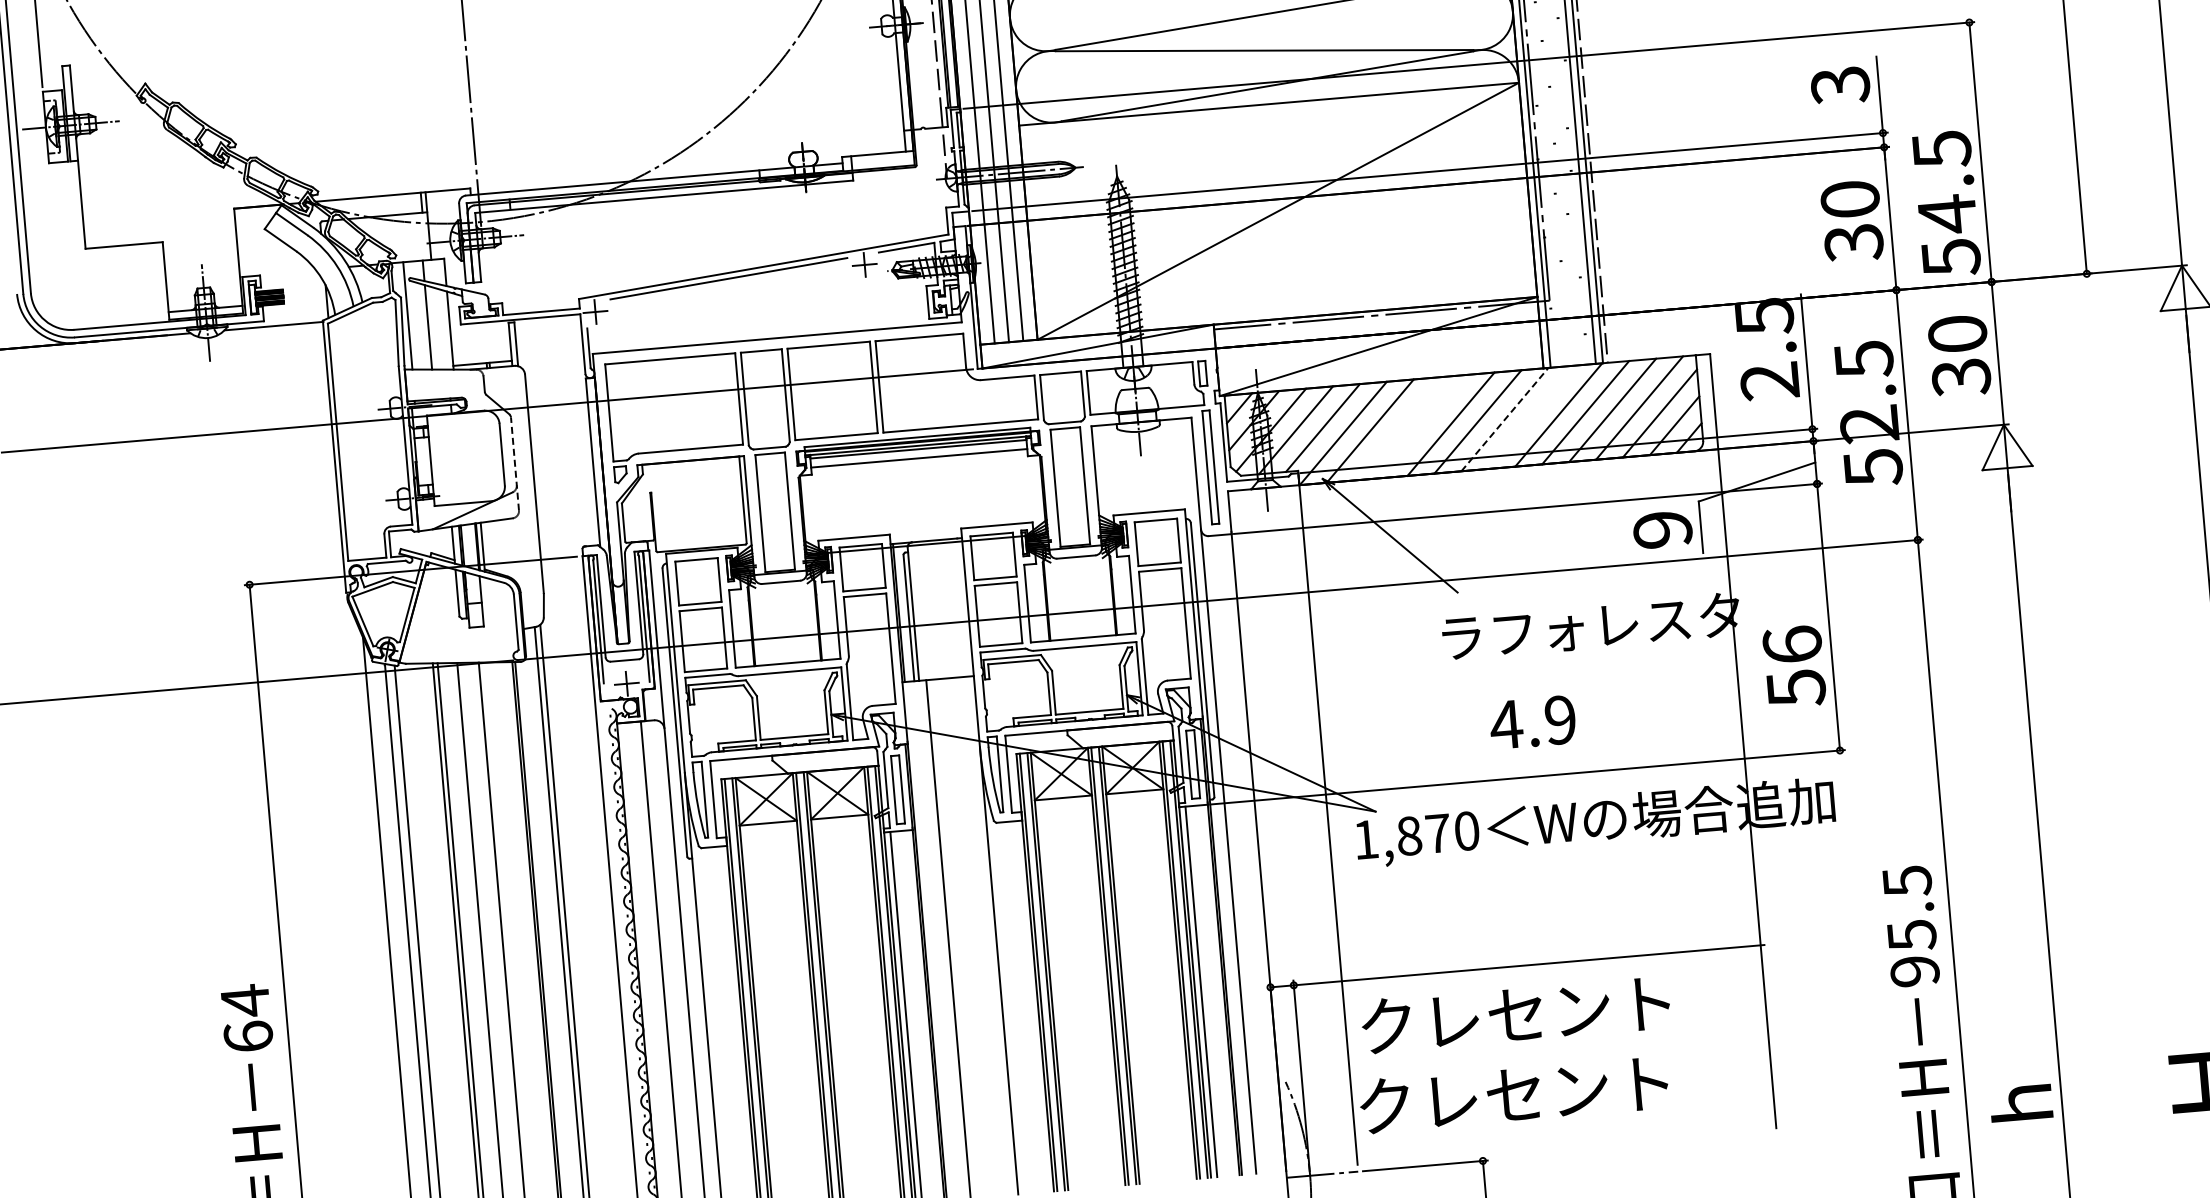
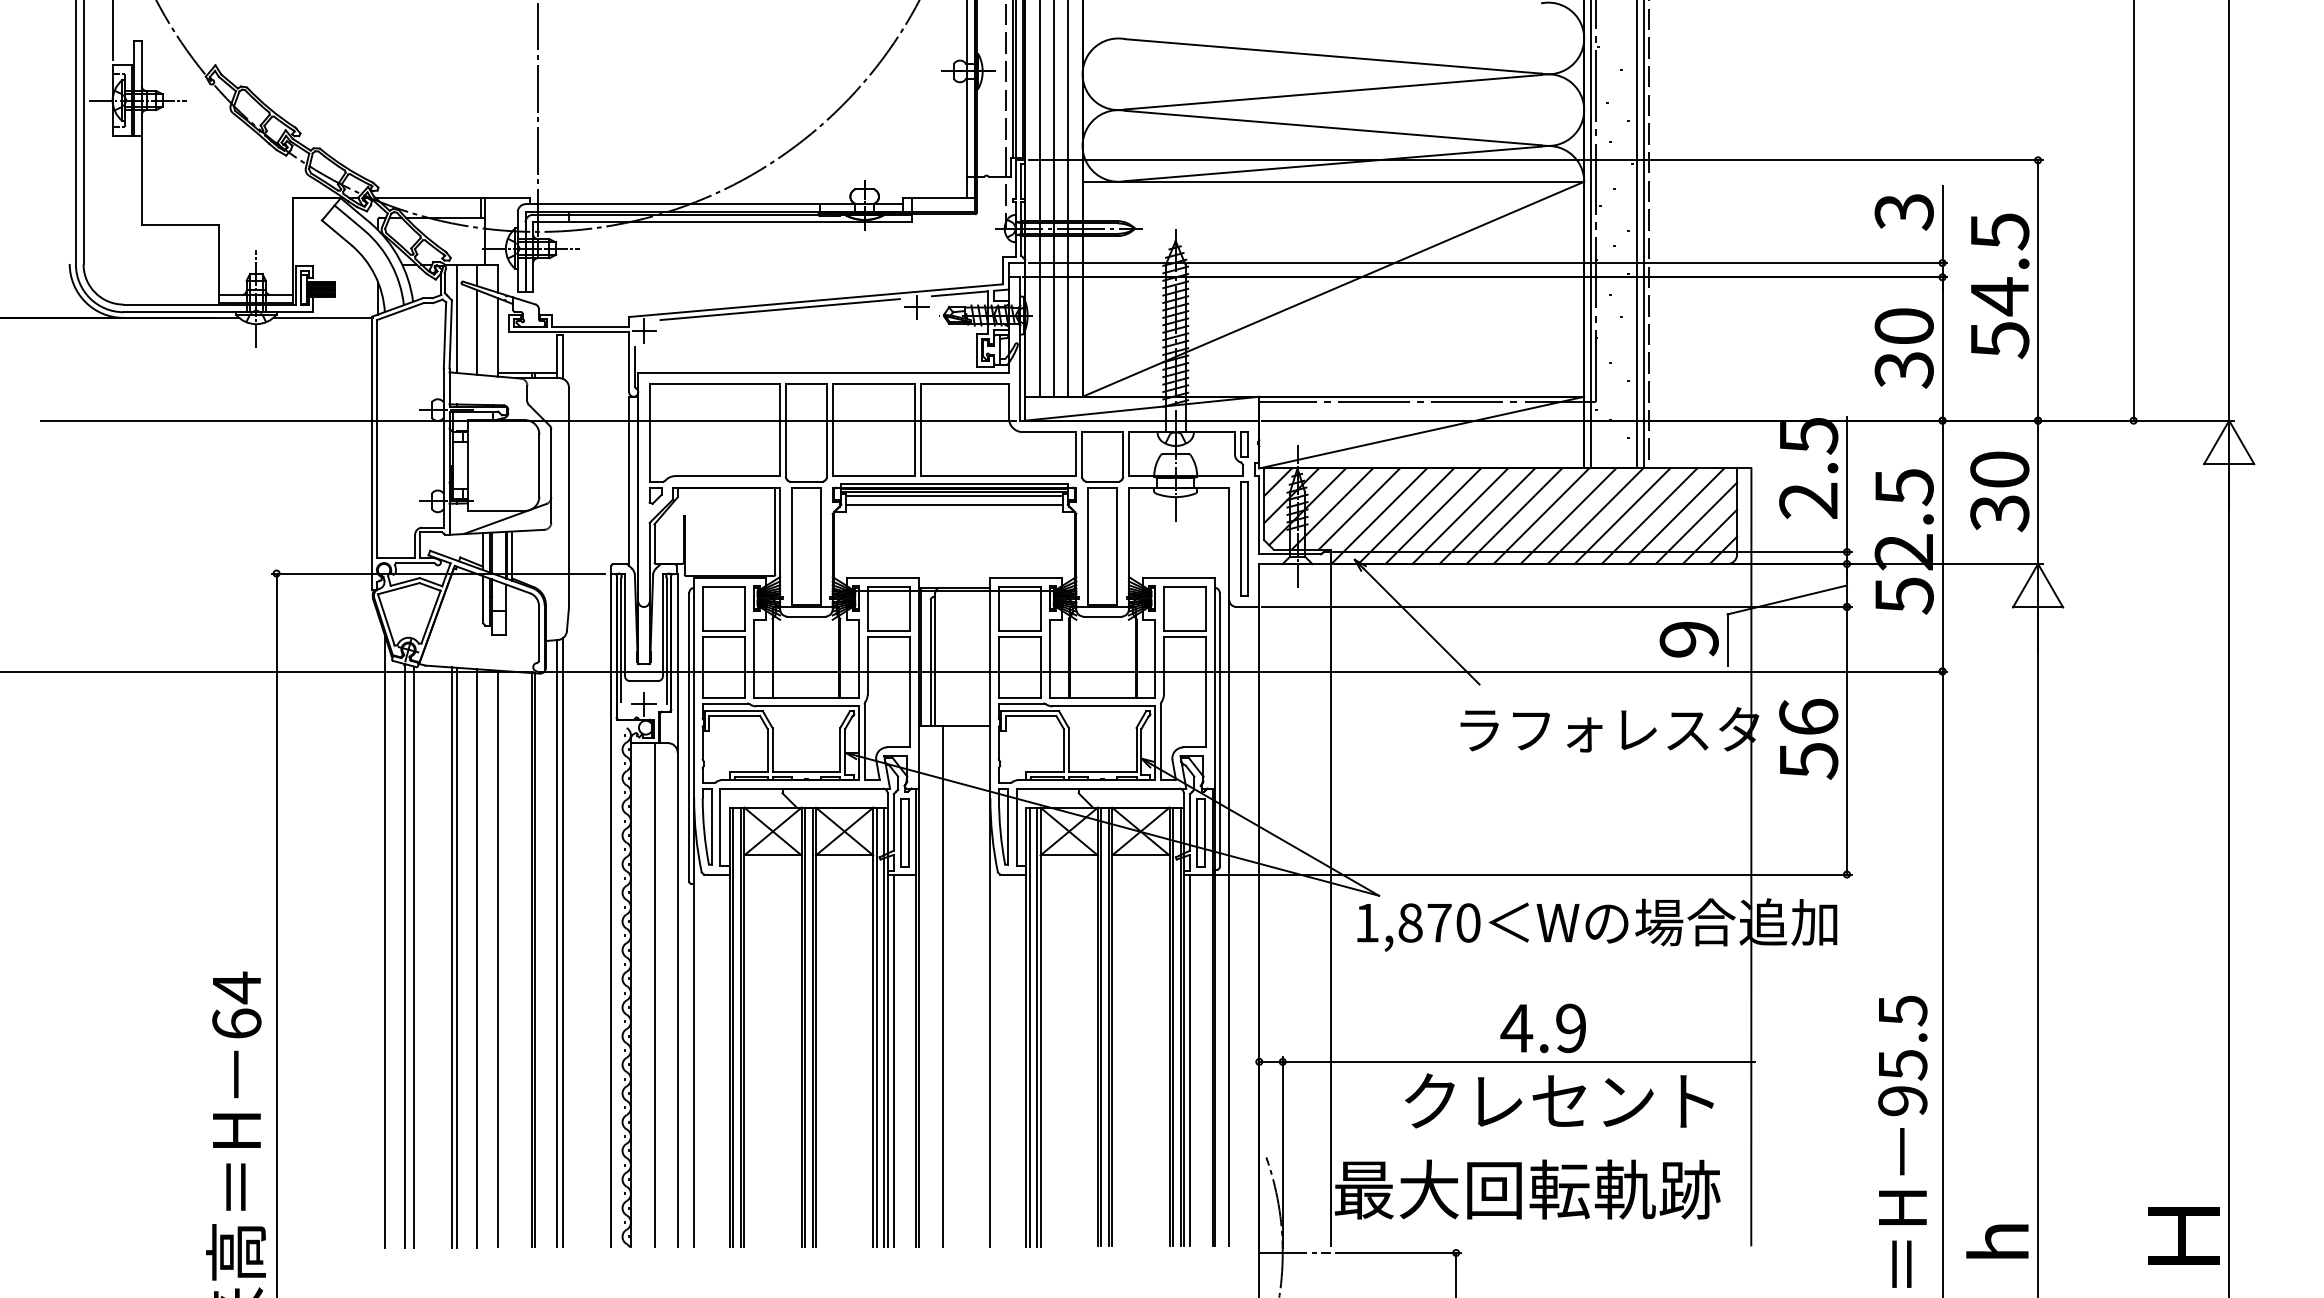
text: (1947, 204) -> (2000, 286), moved
line: (1531, 417) -> (1568, 516), added
line: (1505, 419) -> (1541, 516), dashed -> solid
line: (1424, 426) -> (1460, 516), added
line: (1397, 429) -> (1433, 516), added
line: (515, 463) -> (551, 475), dashed -> solid
text: (1794, 667) -> (1808, 739), moved
text: (1532, 722) -> (1542, 1028), moved
text: (1515, 1014) -> (1559, 1100), moved
text: (1548, 1091) -> (1527, 1189), クレセント -> 最大回転軌跡

